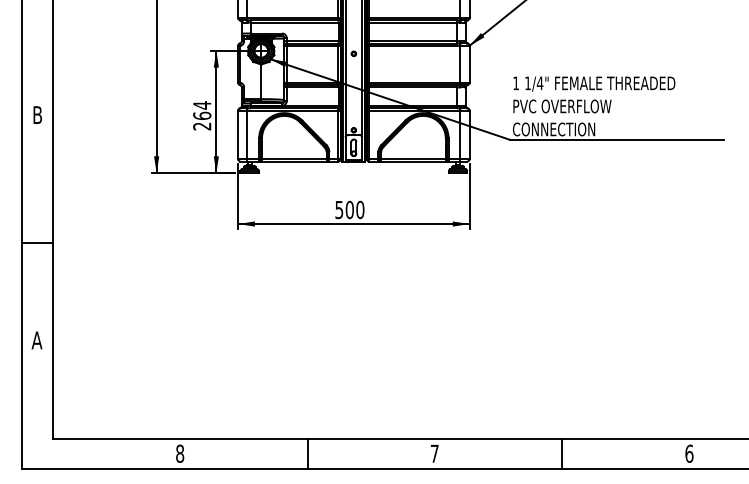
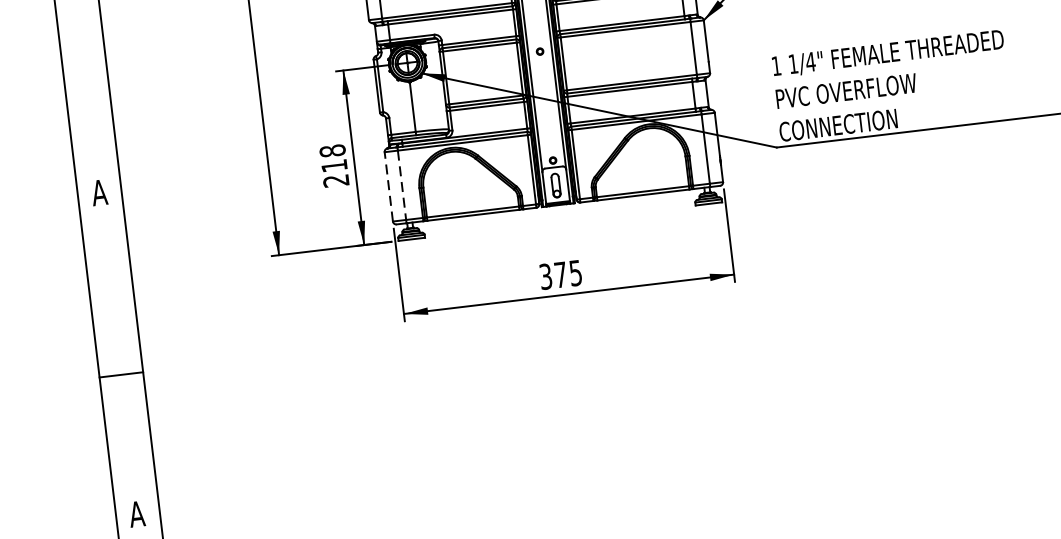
text: (202, 110) -> (333, 158), 264 -> 218
text: (37, 114) -> (99, 191), B -> A
line: (238, 134) -> (389, 186), solid -> dashed
line: (247, 135) -> (402, 186), solid -> dashed
text: (349, 209) -> (560, 274), 500 -> 375

